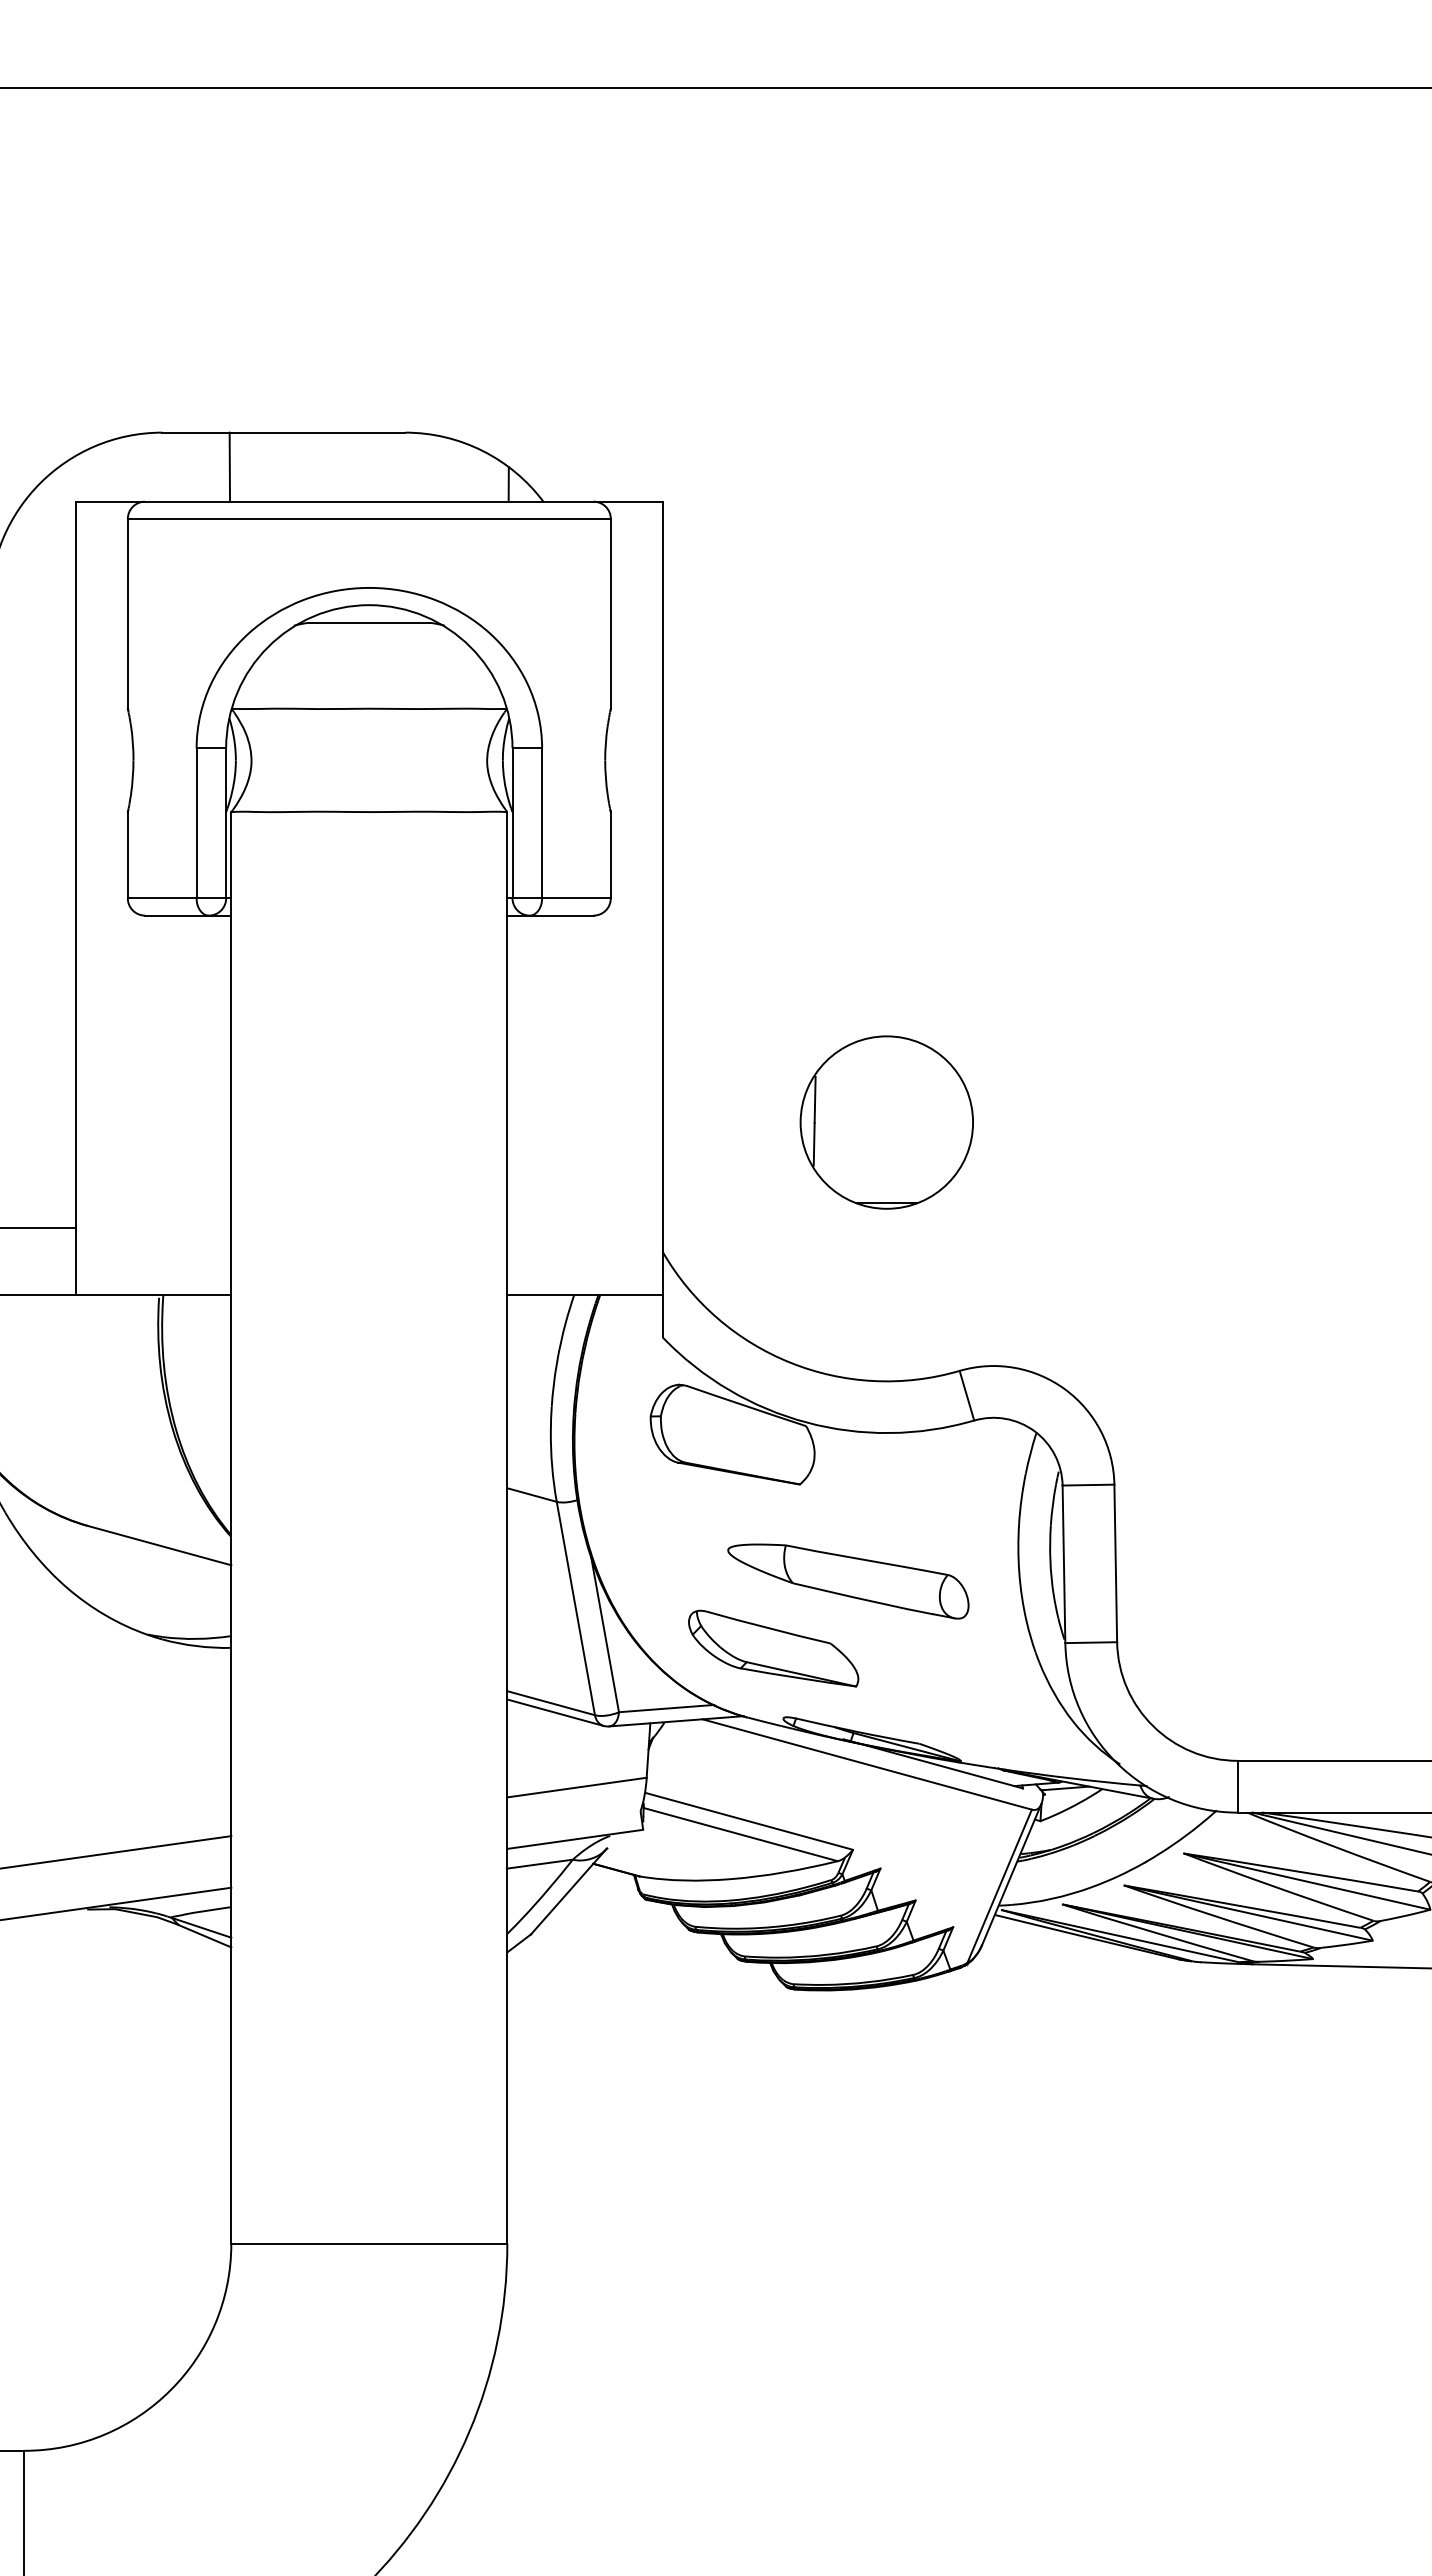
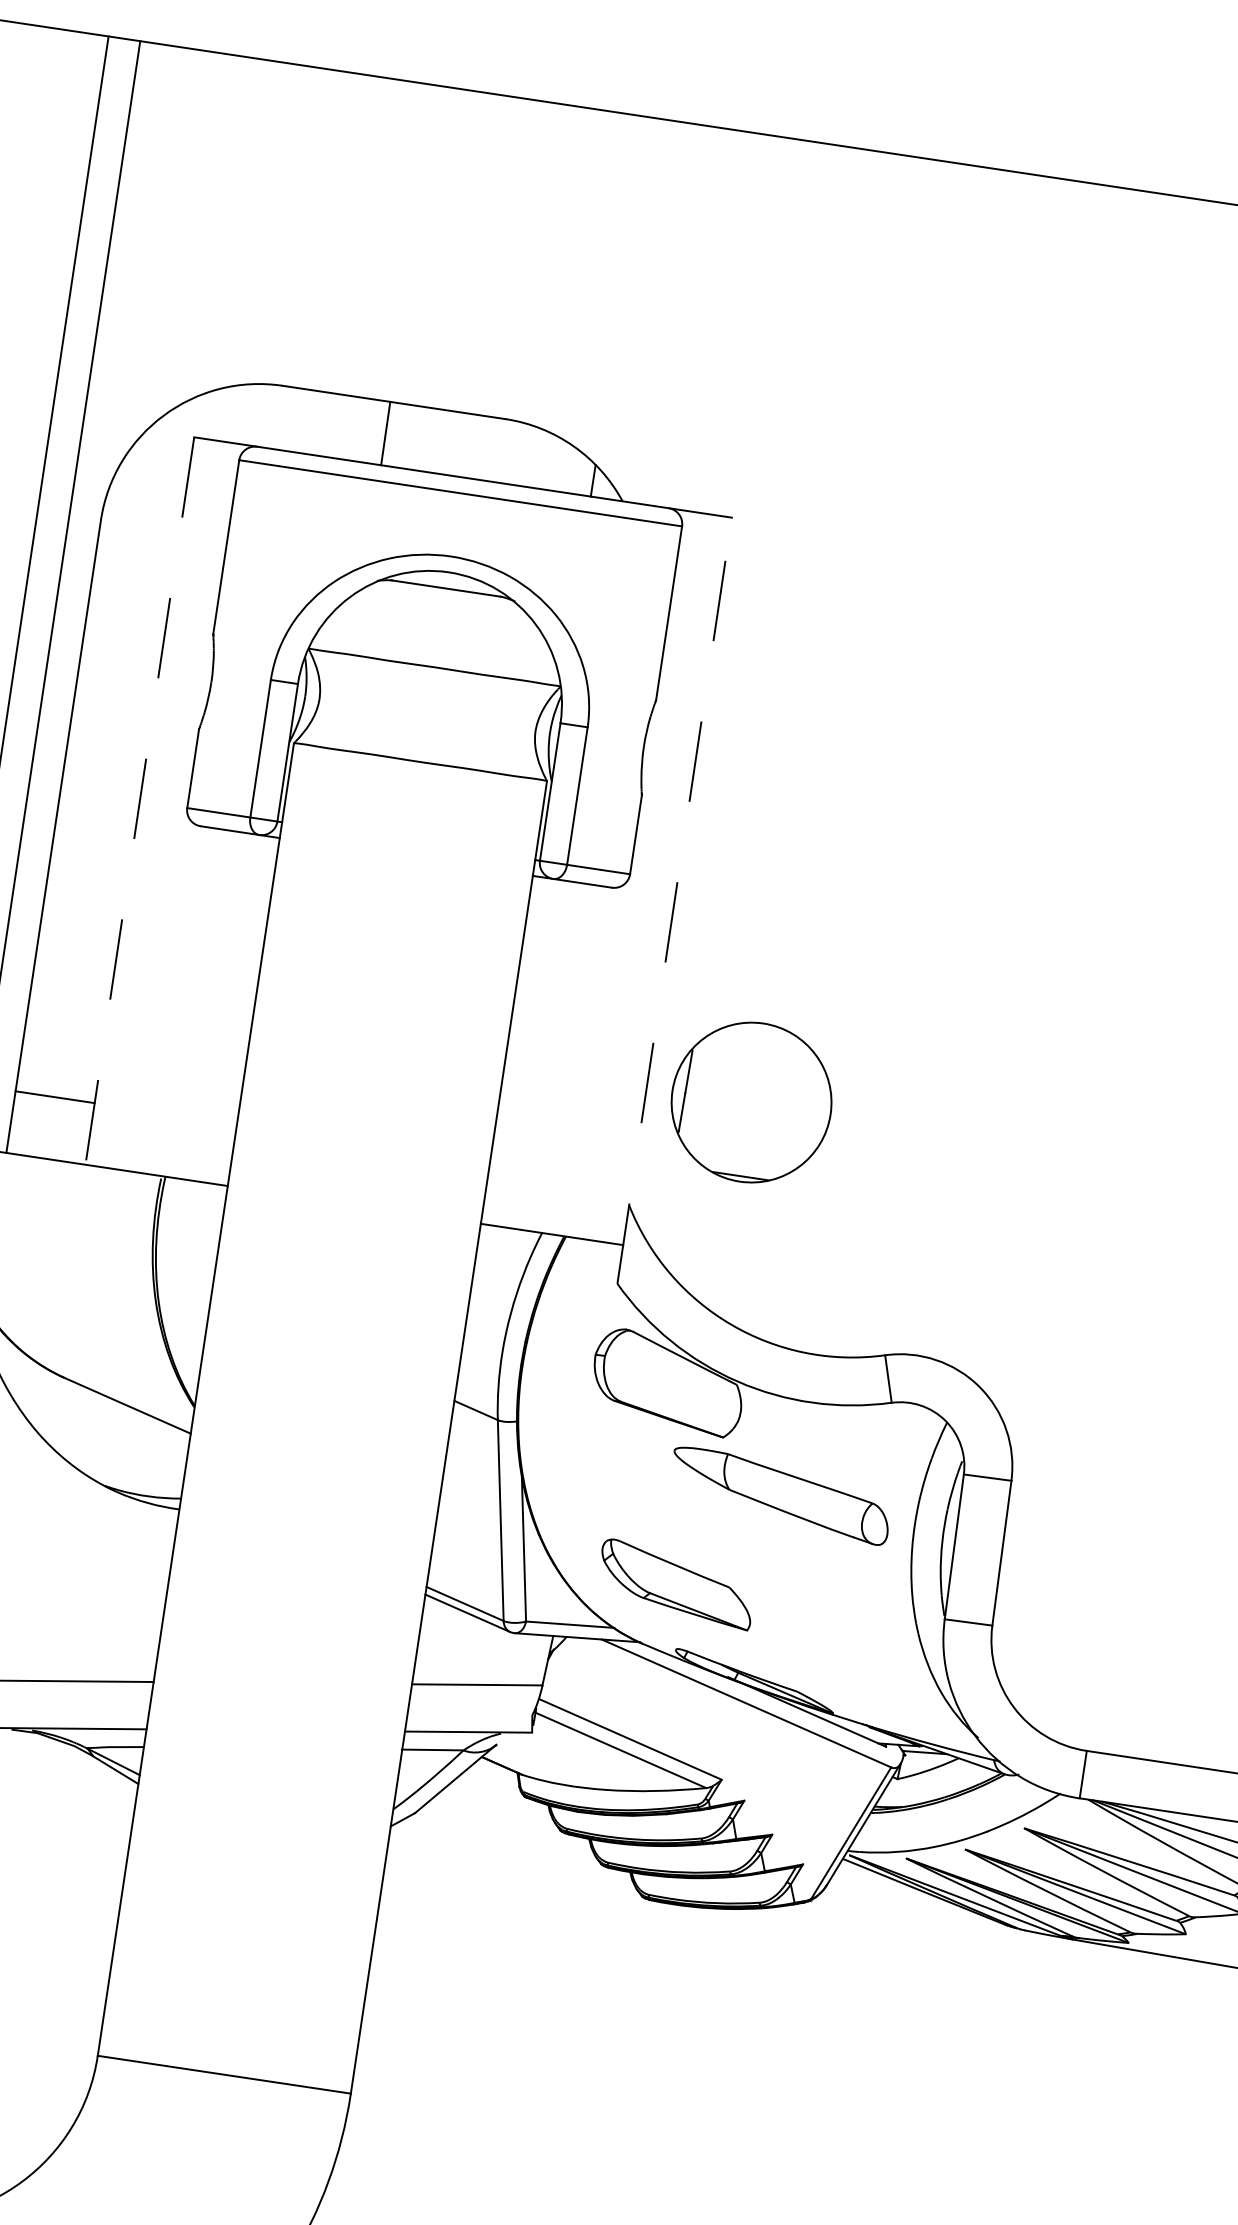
line: (229, 466) -> (385, 432), moved
line: (76, 898) -> (140, 801), solid -> dashed
line: (662, 919) -> (674, 900), solid -> dashed
part: (886, 1122) -> (751, 1102), moved
part: (848, 1581) -> (780, 1495), moved

